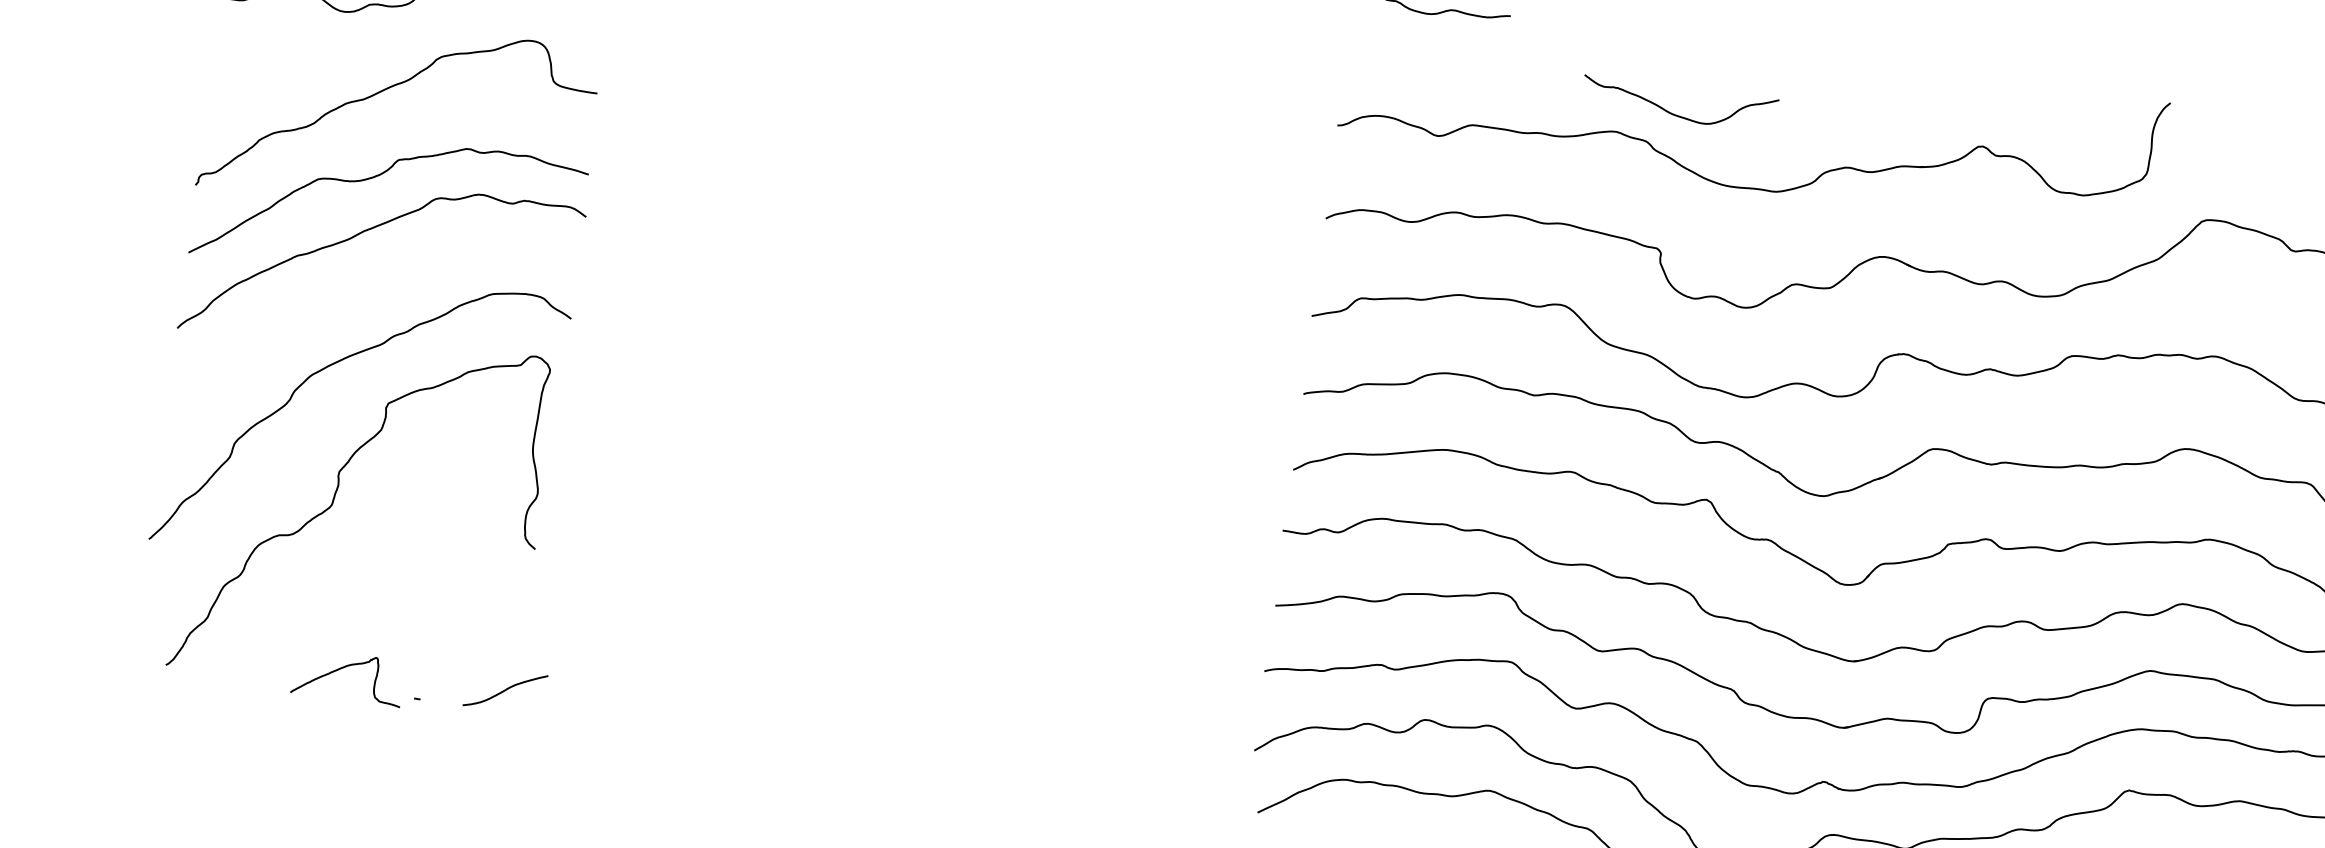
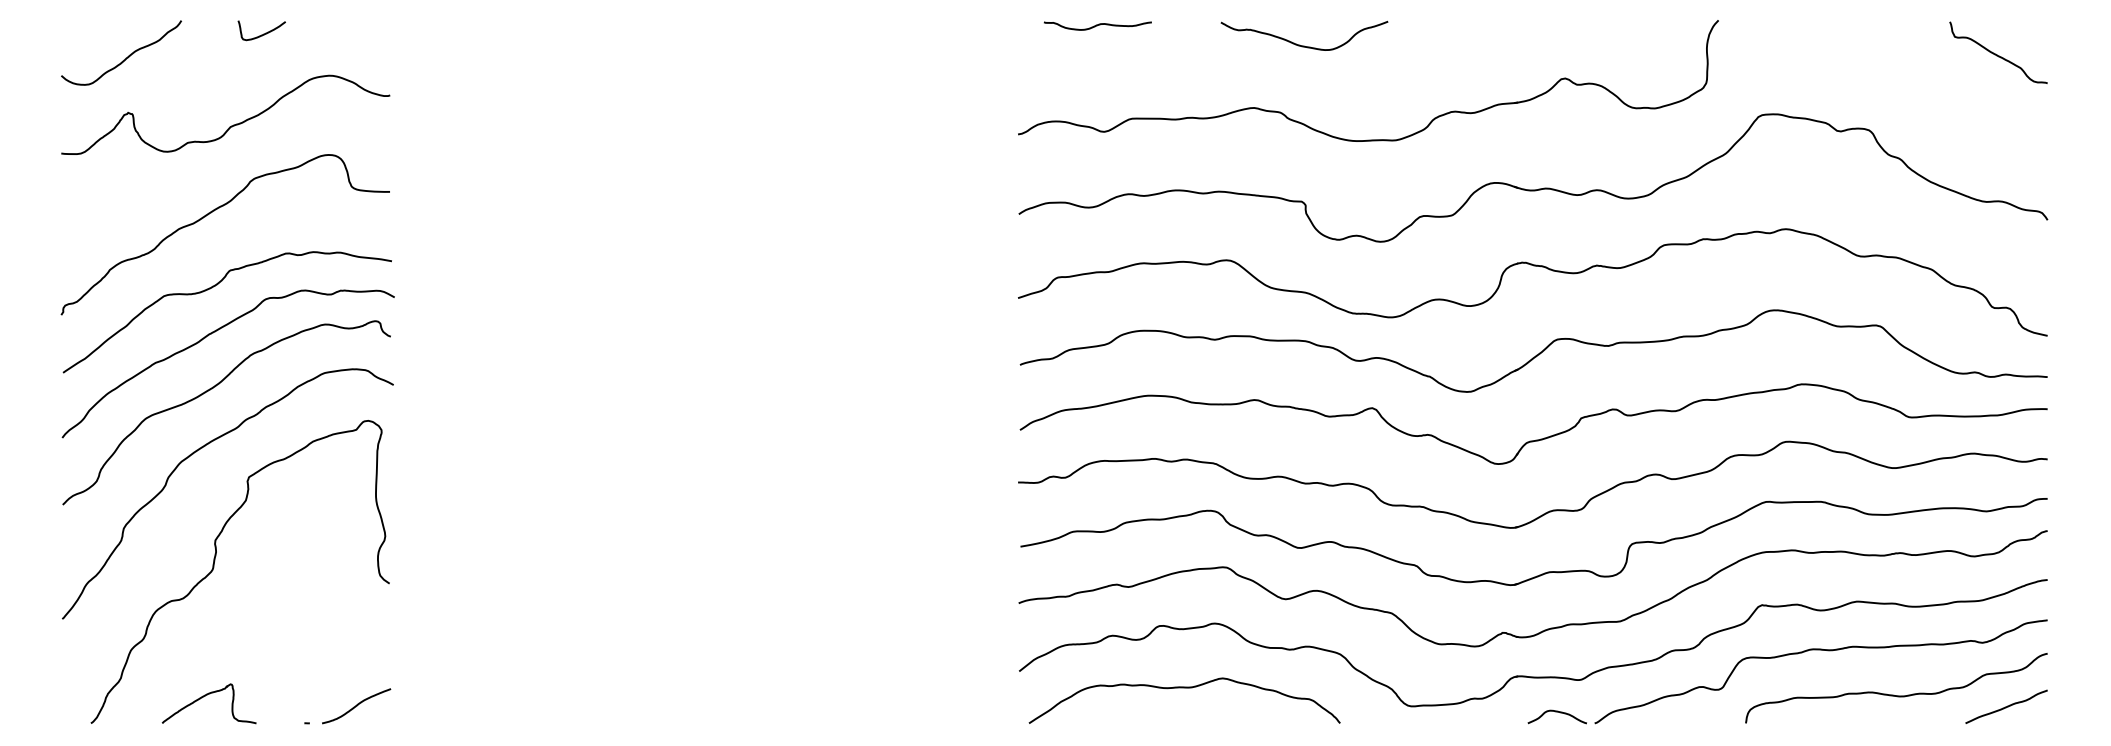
curve: (1678, 114) -> (1304, 45), moved
curve: (359, 295) -> (212, 389), added
curve: (344, 668) -> (205, 696), moved
curve: (505, 690) -> (356, 706), moved

